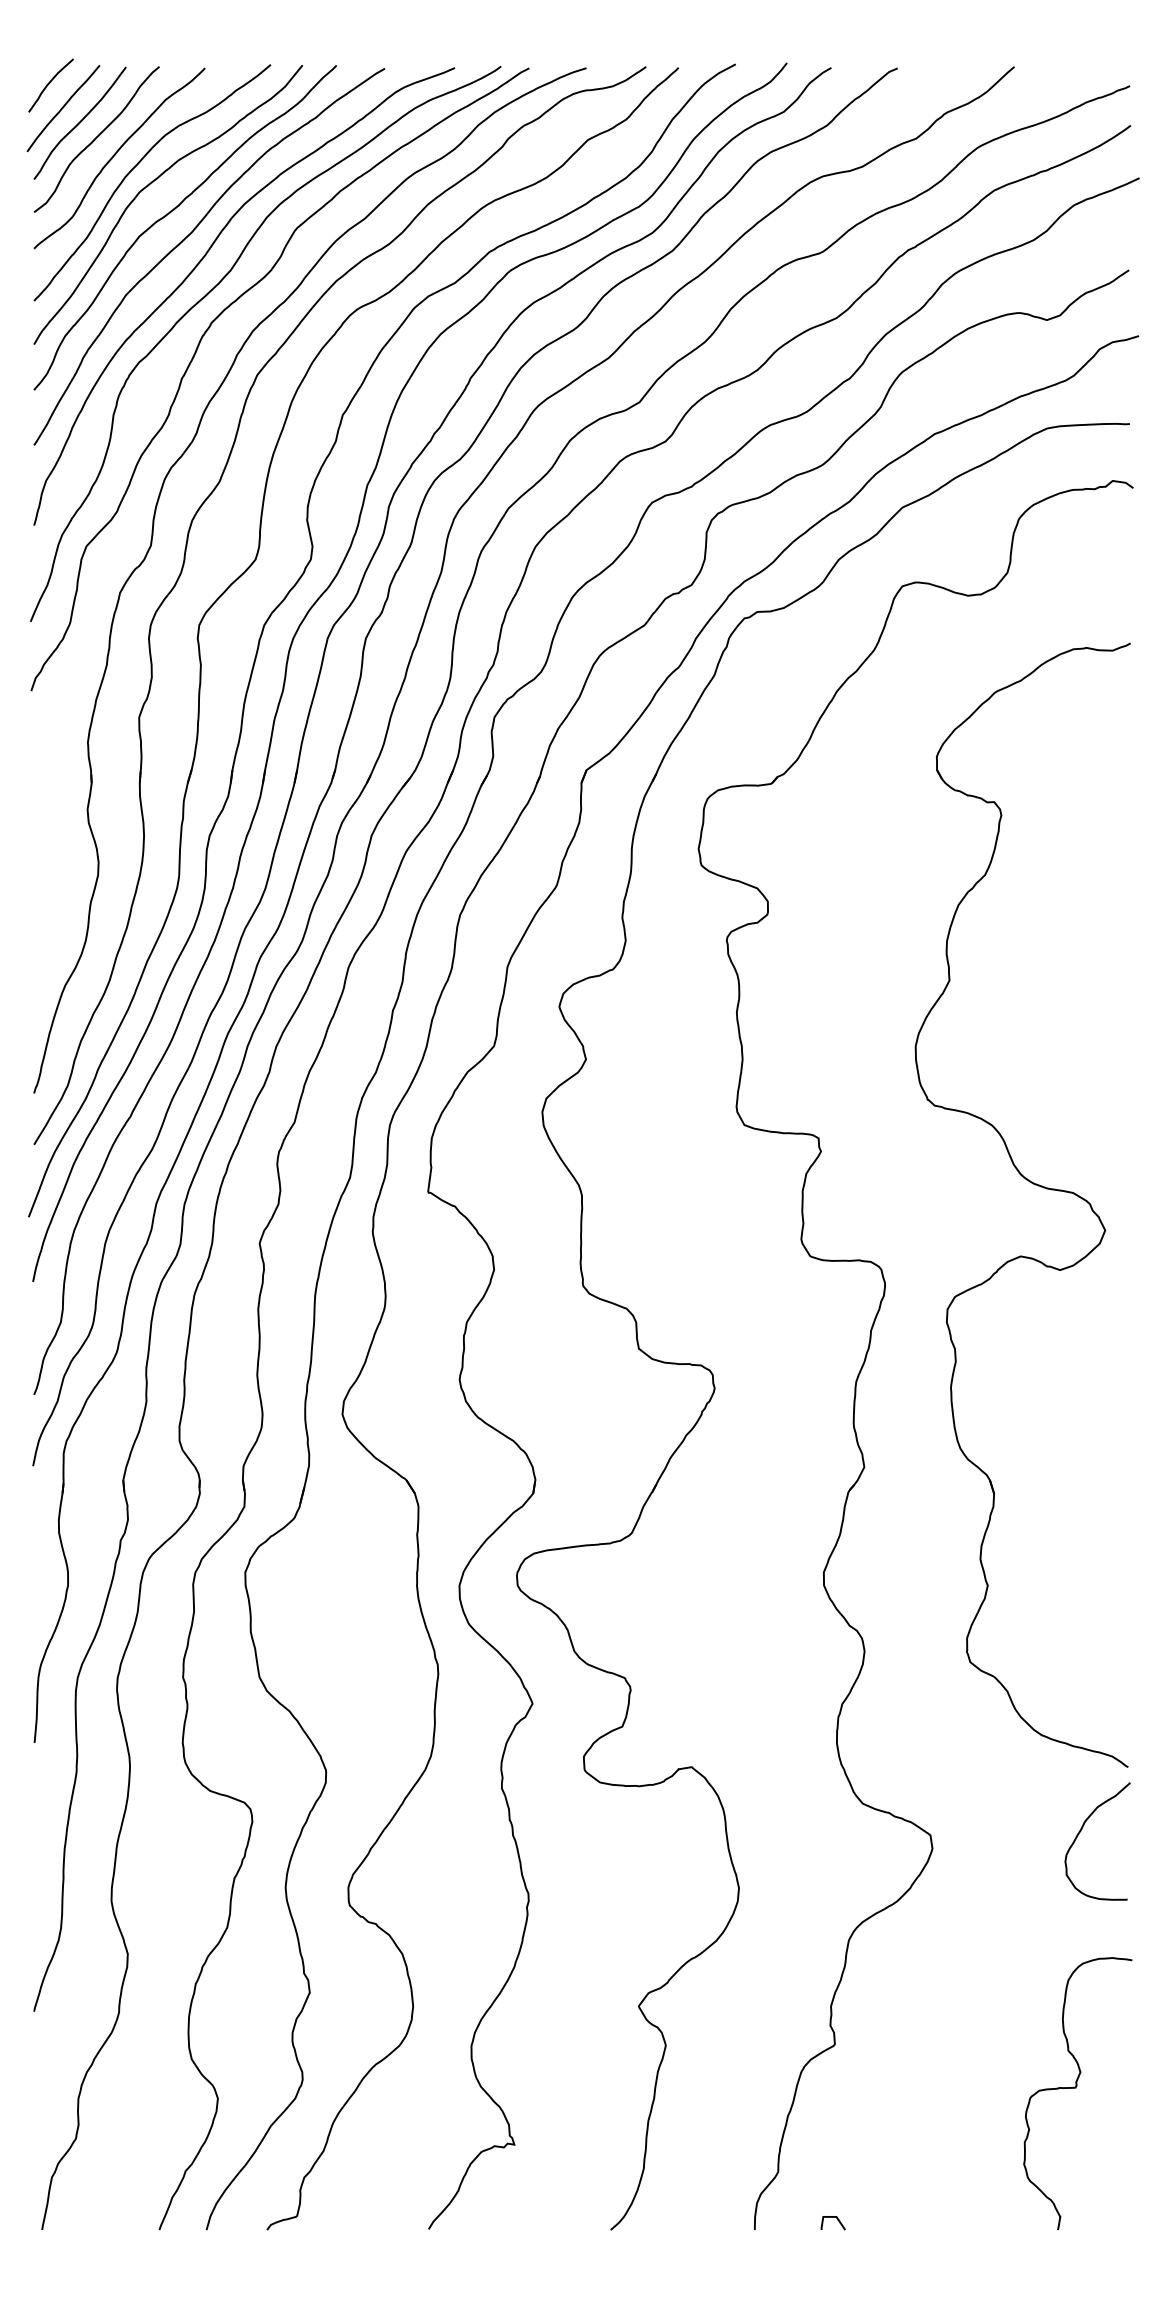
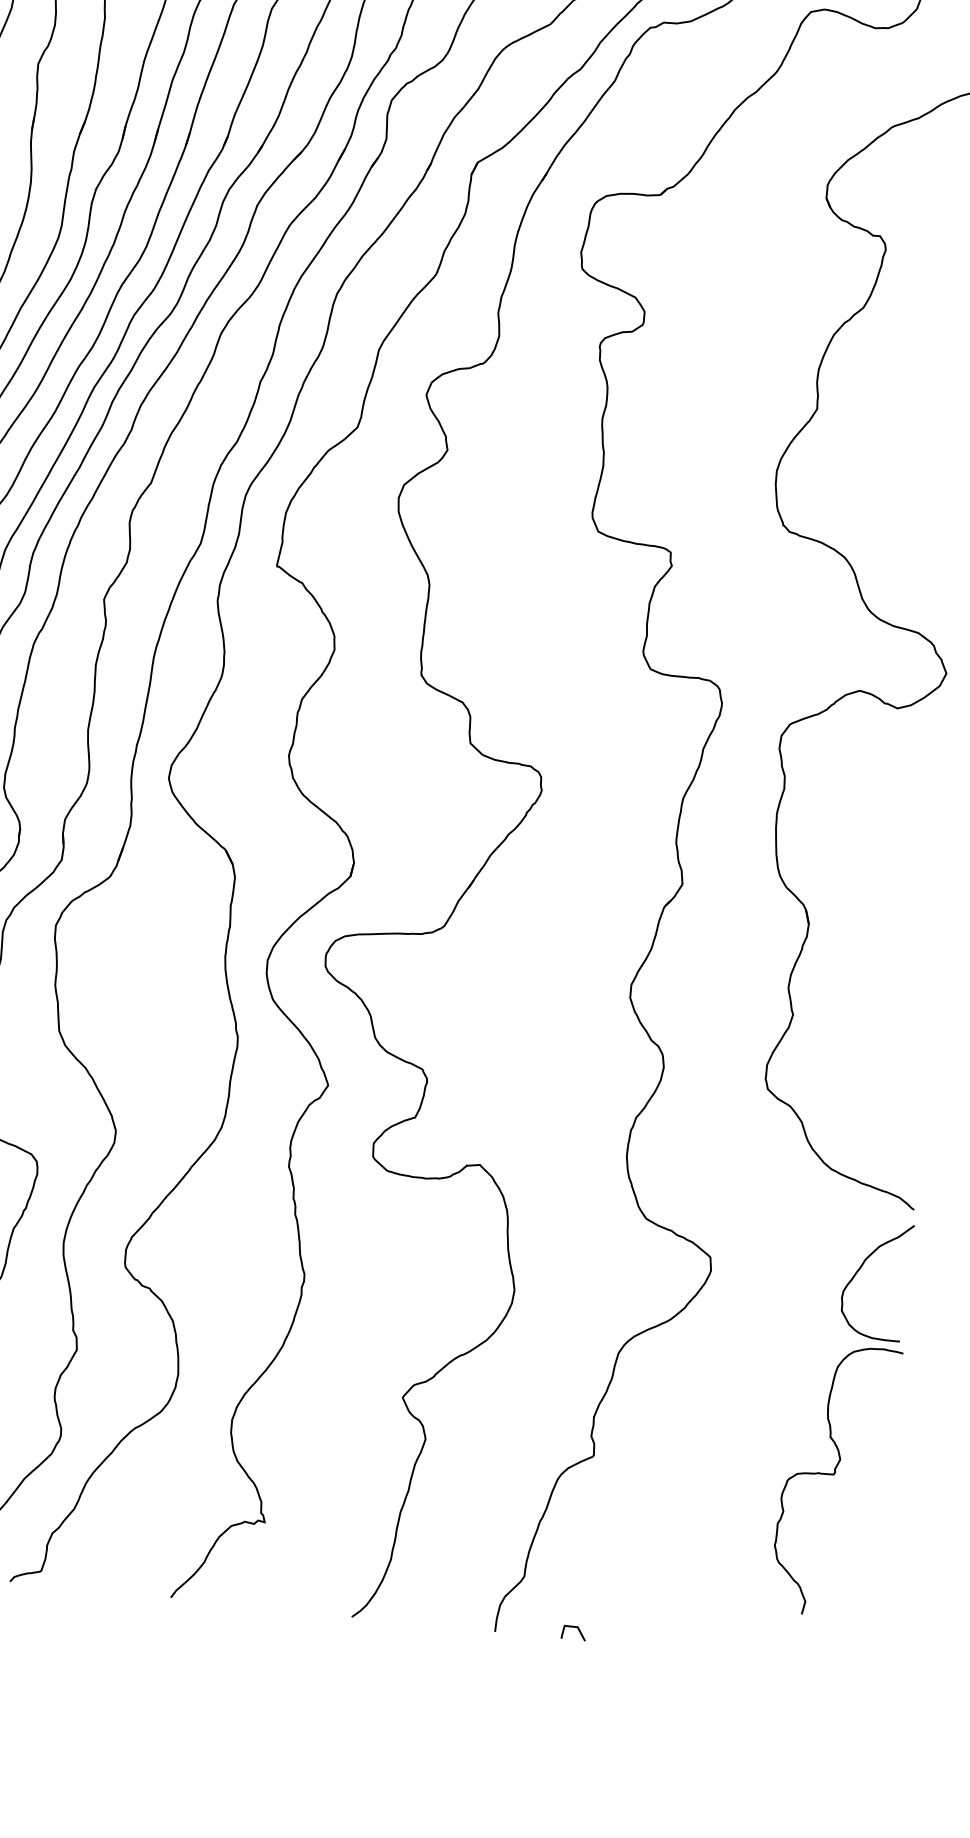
curve: (1076, 2088) -> (834, 1475), moved

